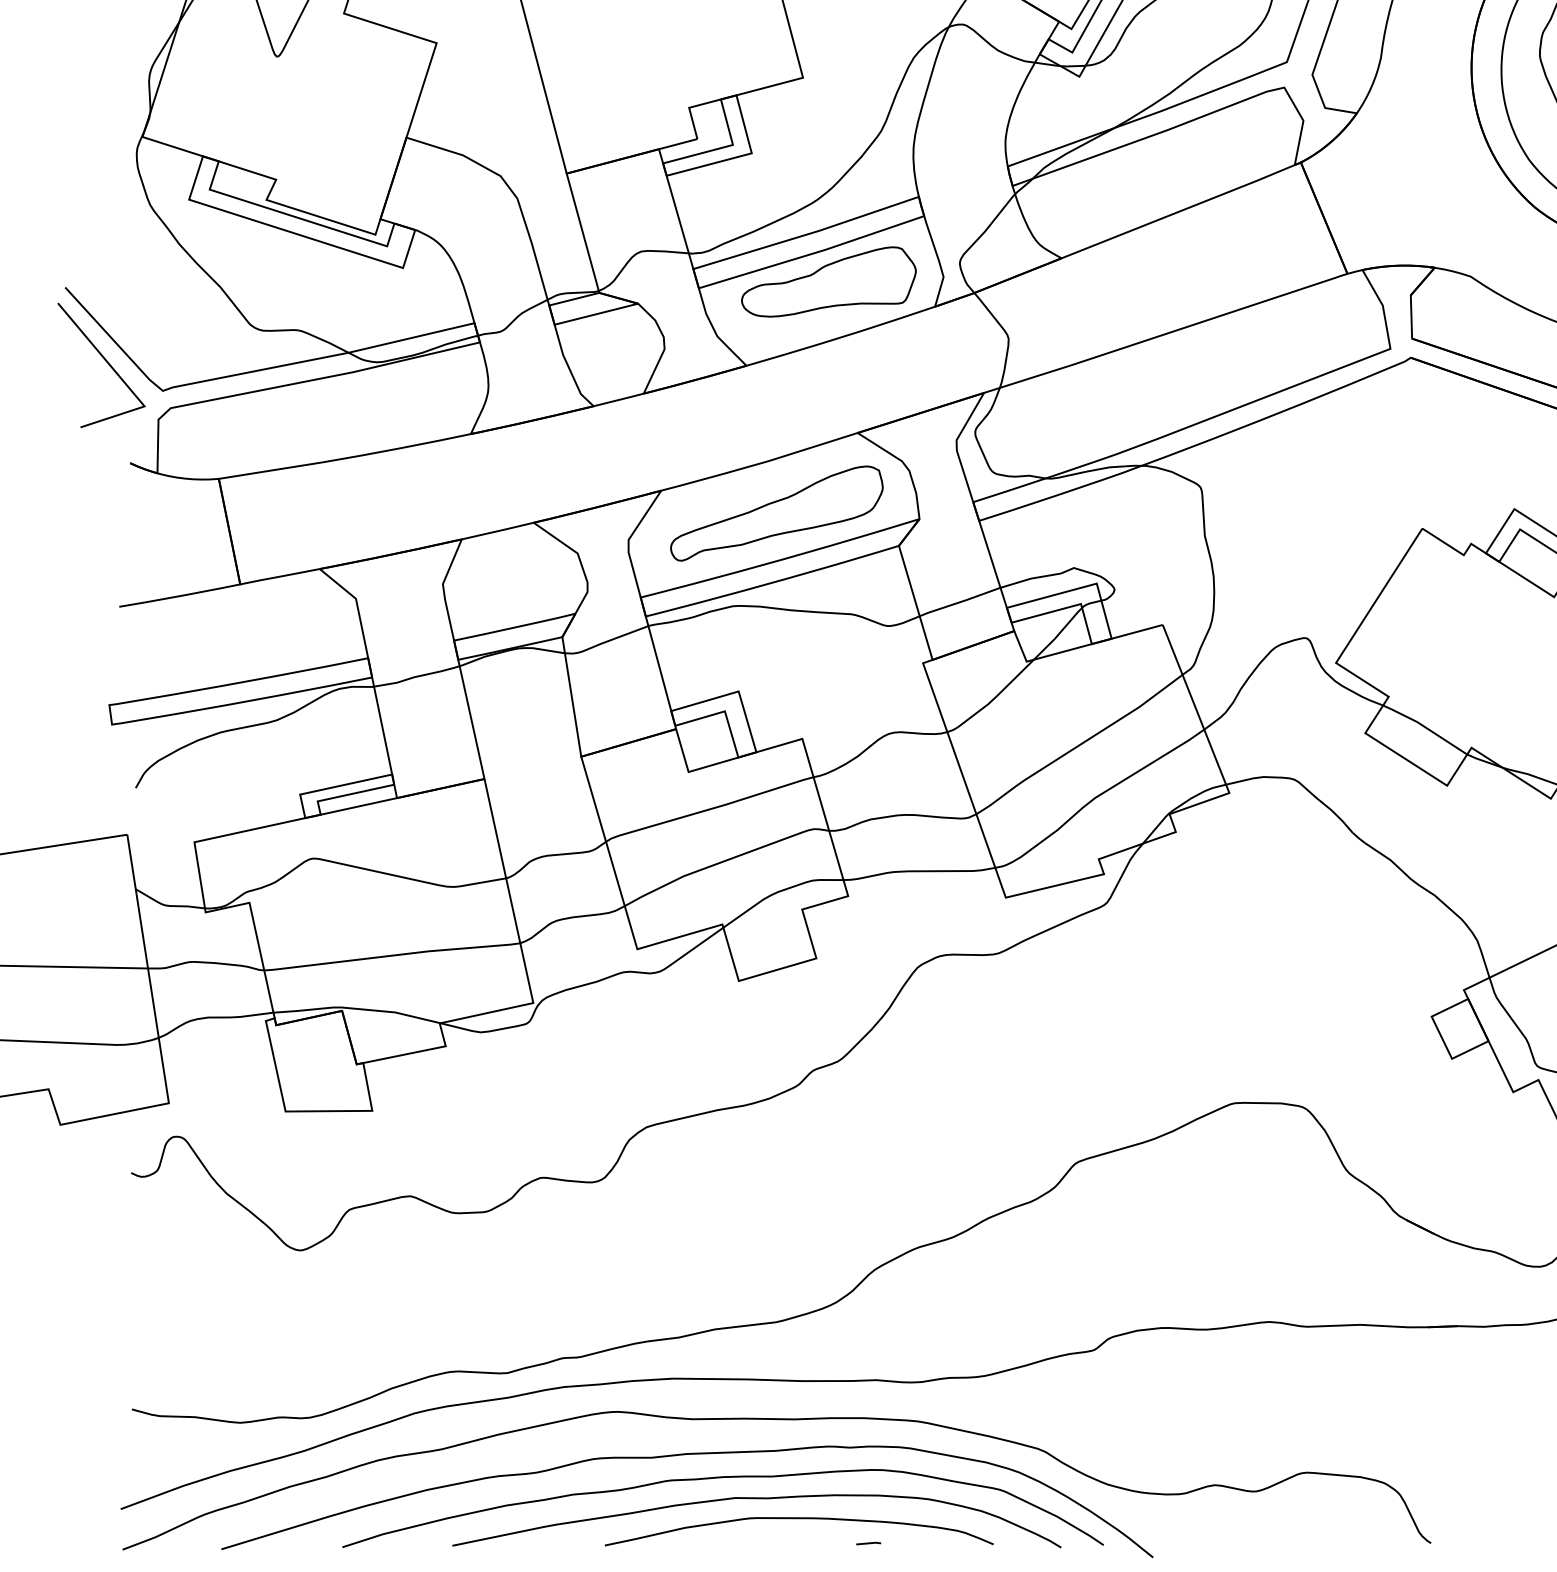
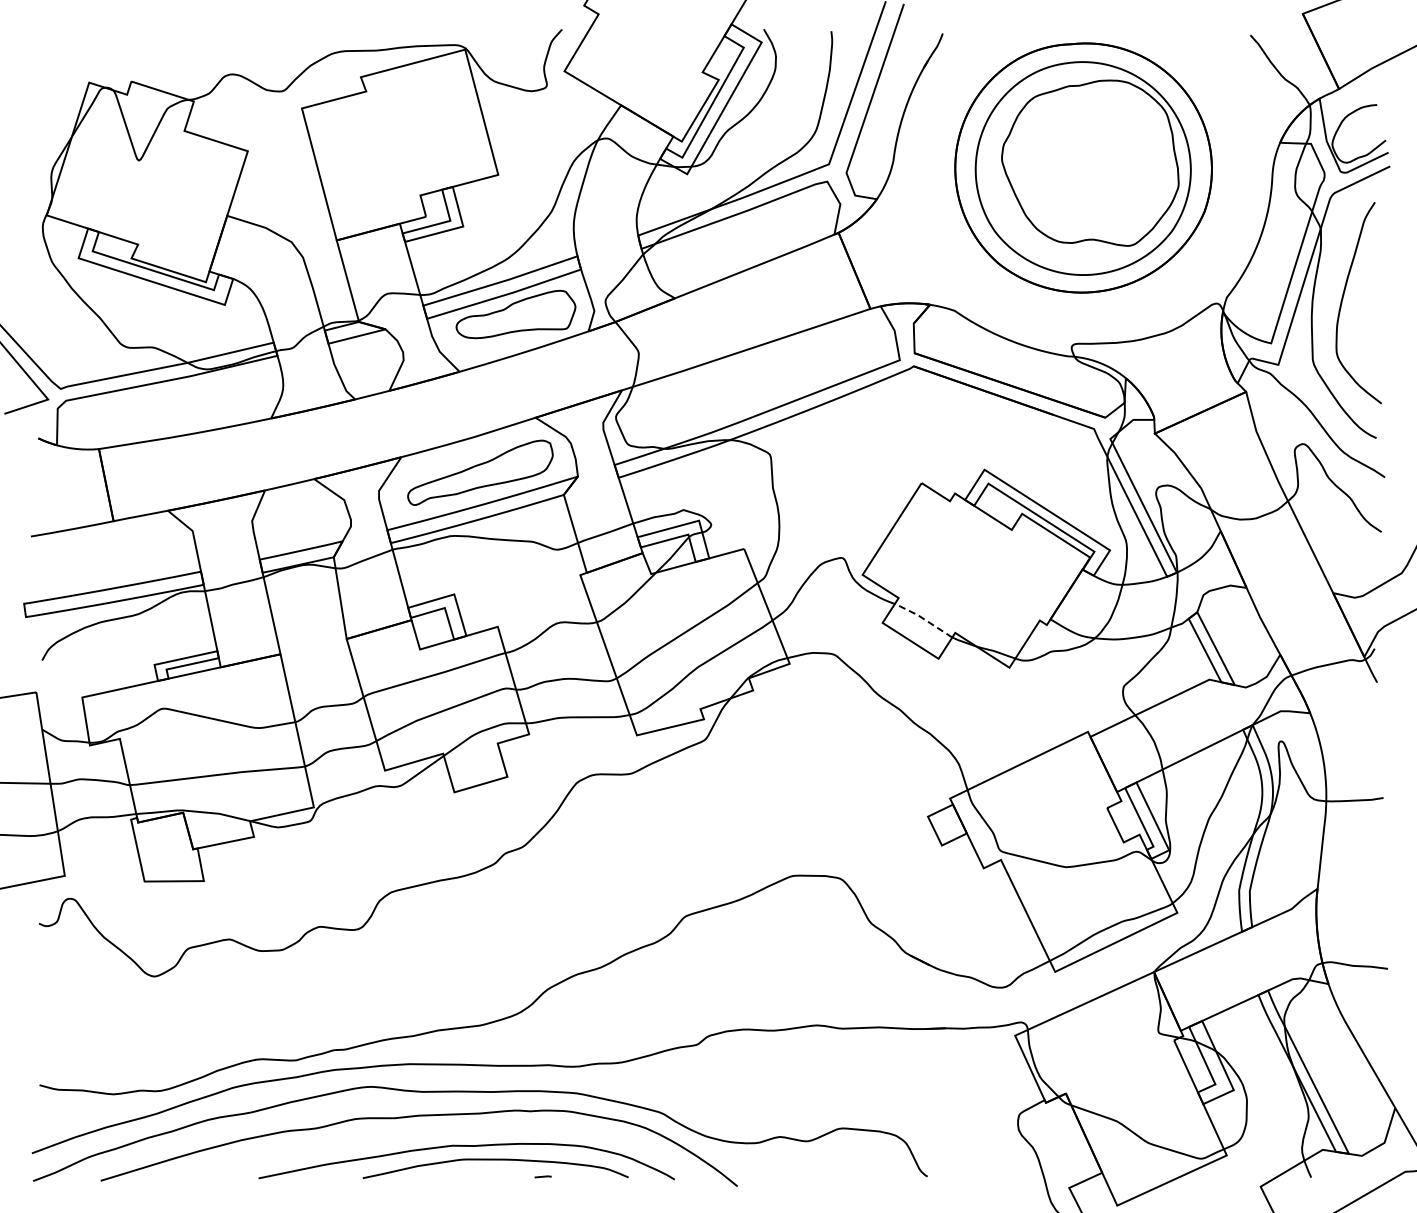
line: (1425, 726) -> (923, 618), solid -> dashed
curve: (722, 1478) -> (443, 1132), removed

